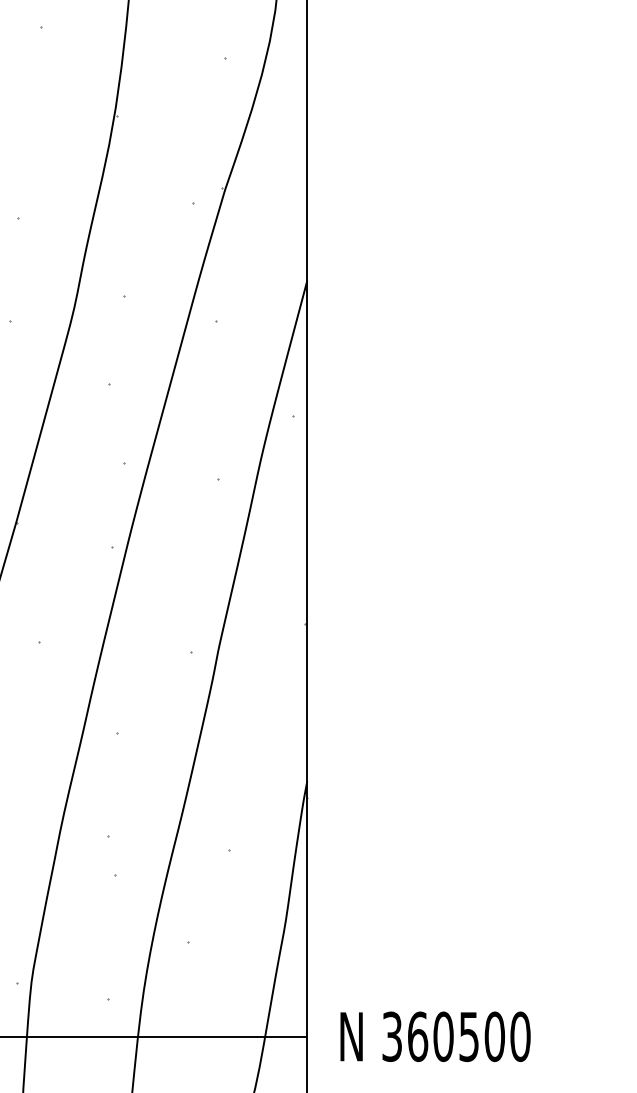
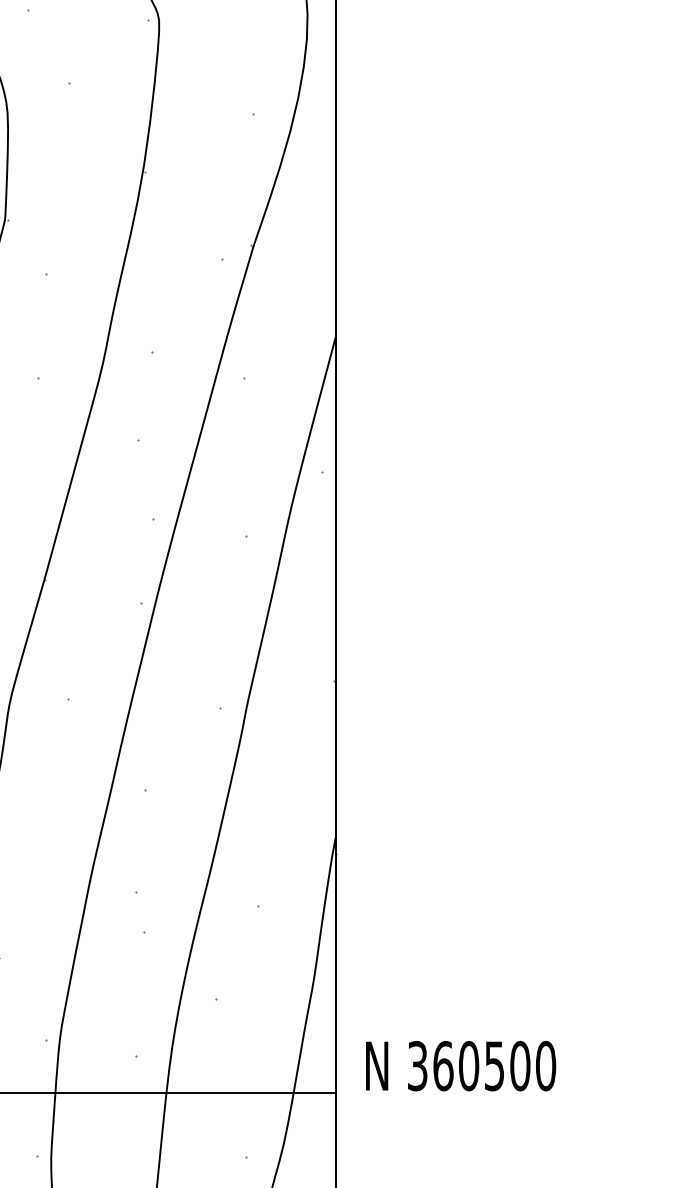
text: (436, 1037) -> (461, 1066), moved

